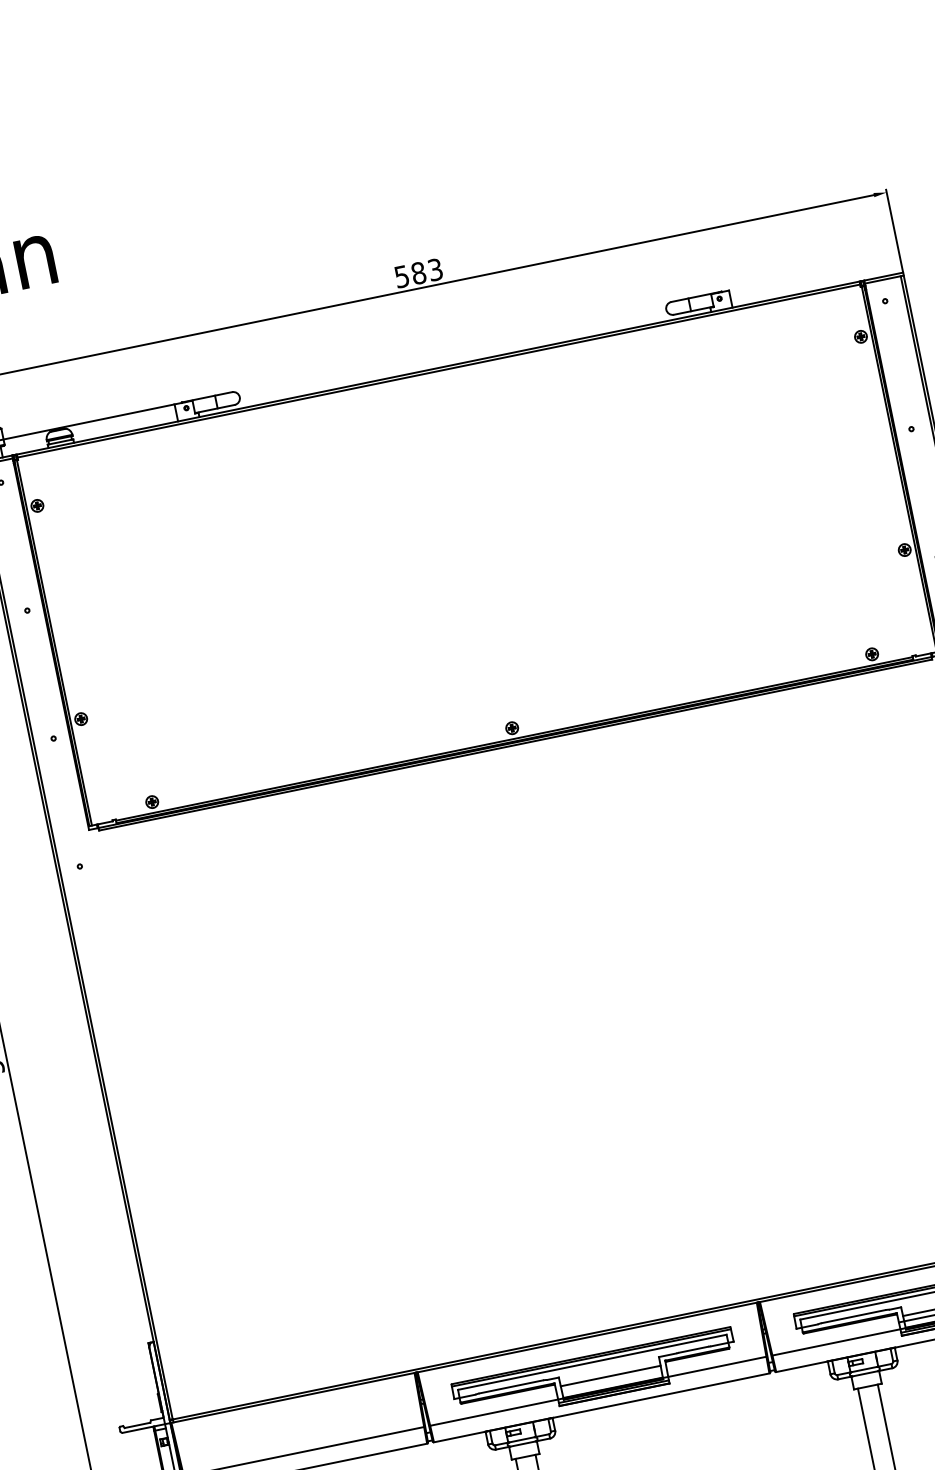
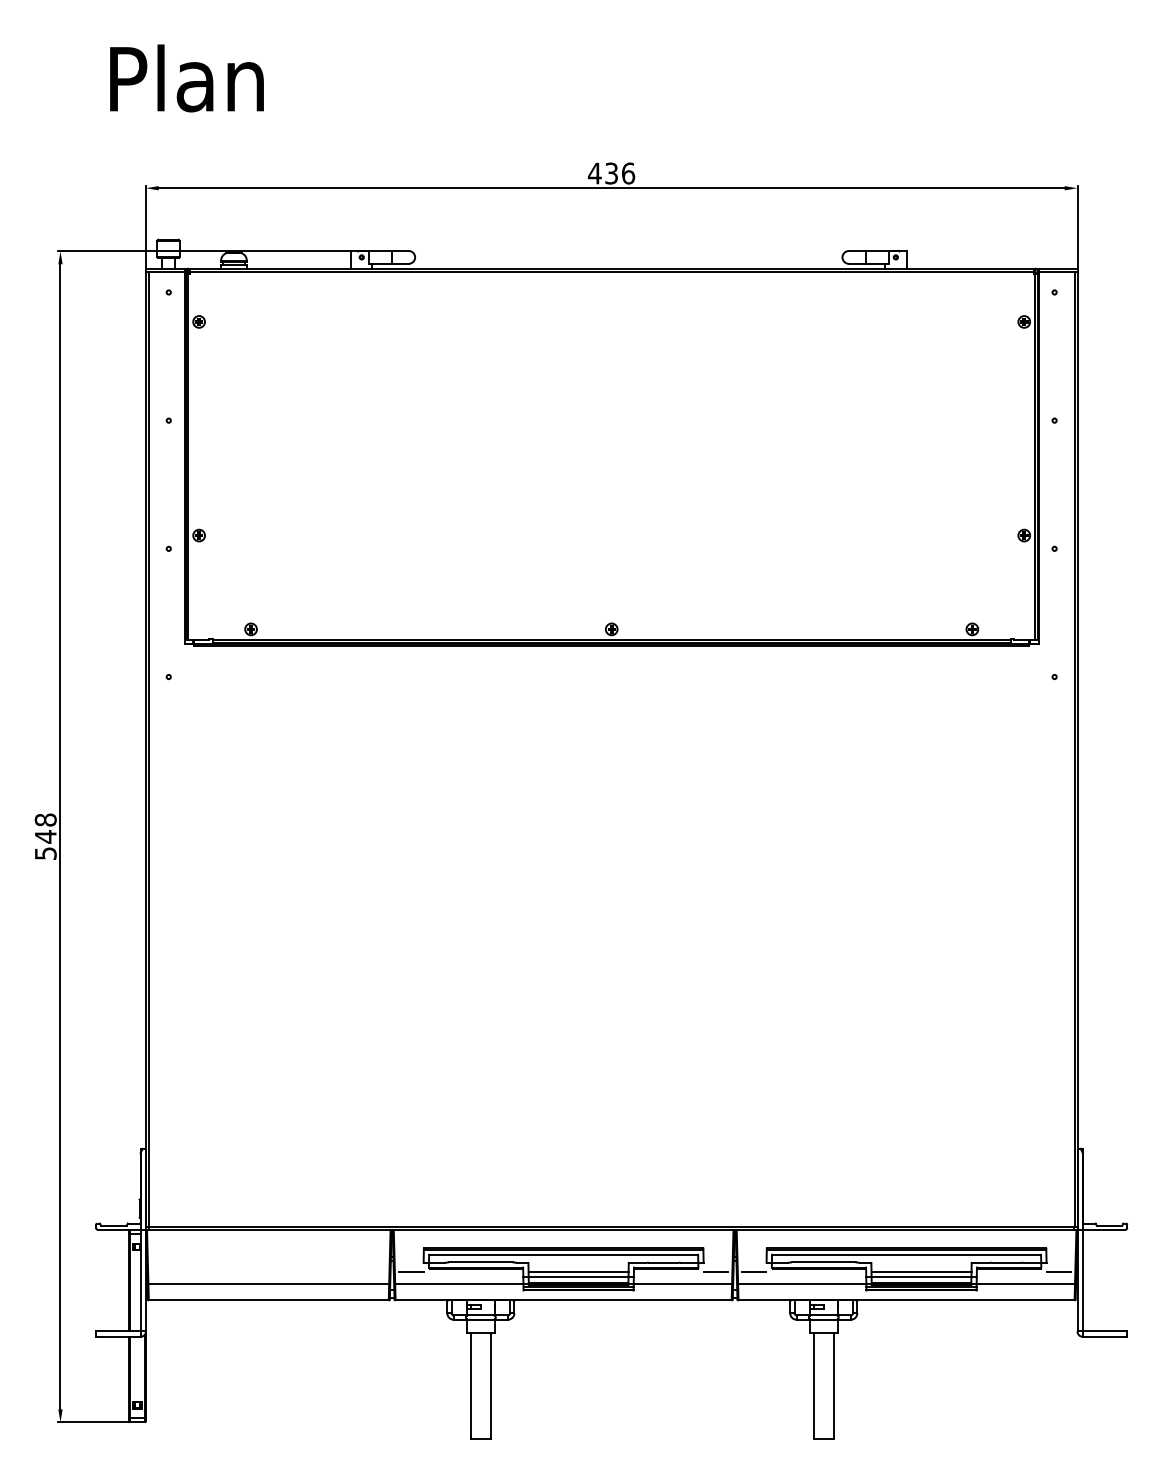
text: (418, 273) -> (611, 173), 583 -> 436
line: (786, 1339) -> (754, 1271), added
line: (747, 1347) -> (715, 1271), added
line: (611, 1380) -> (578, 1276), added
line: (443, 1410) -> (411, 1271), added

